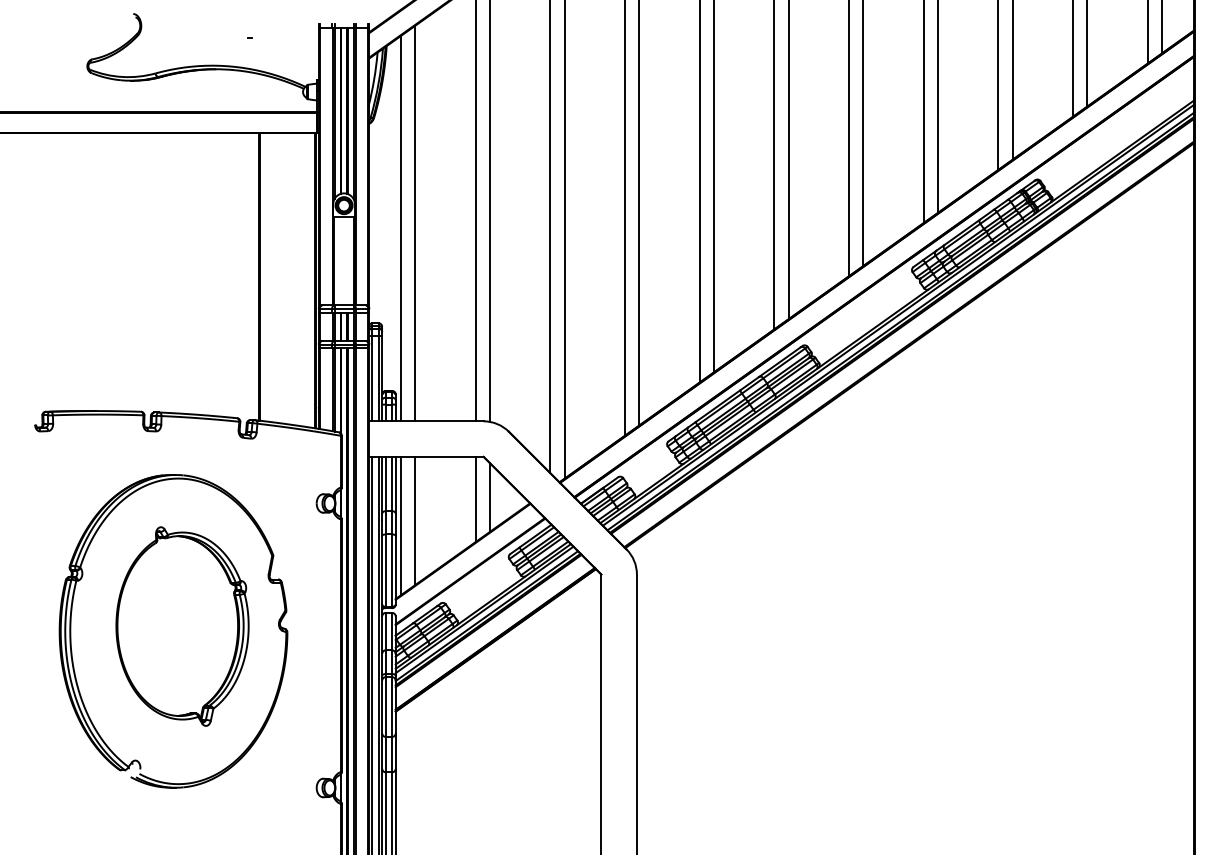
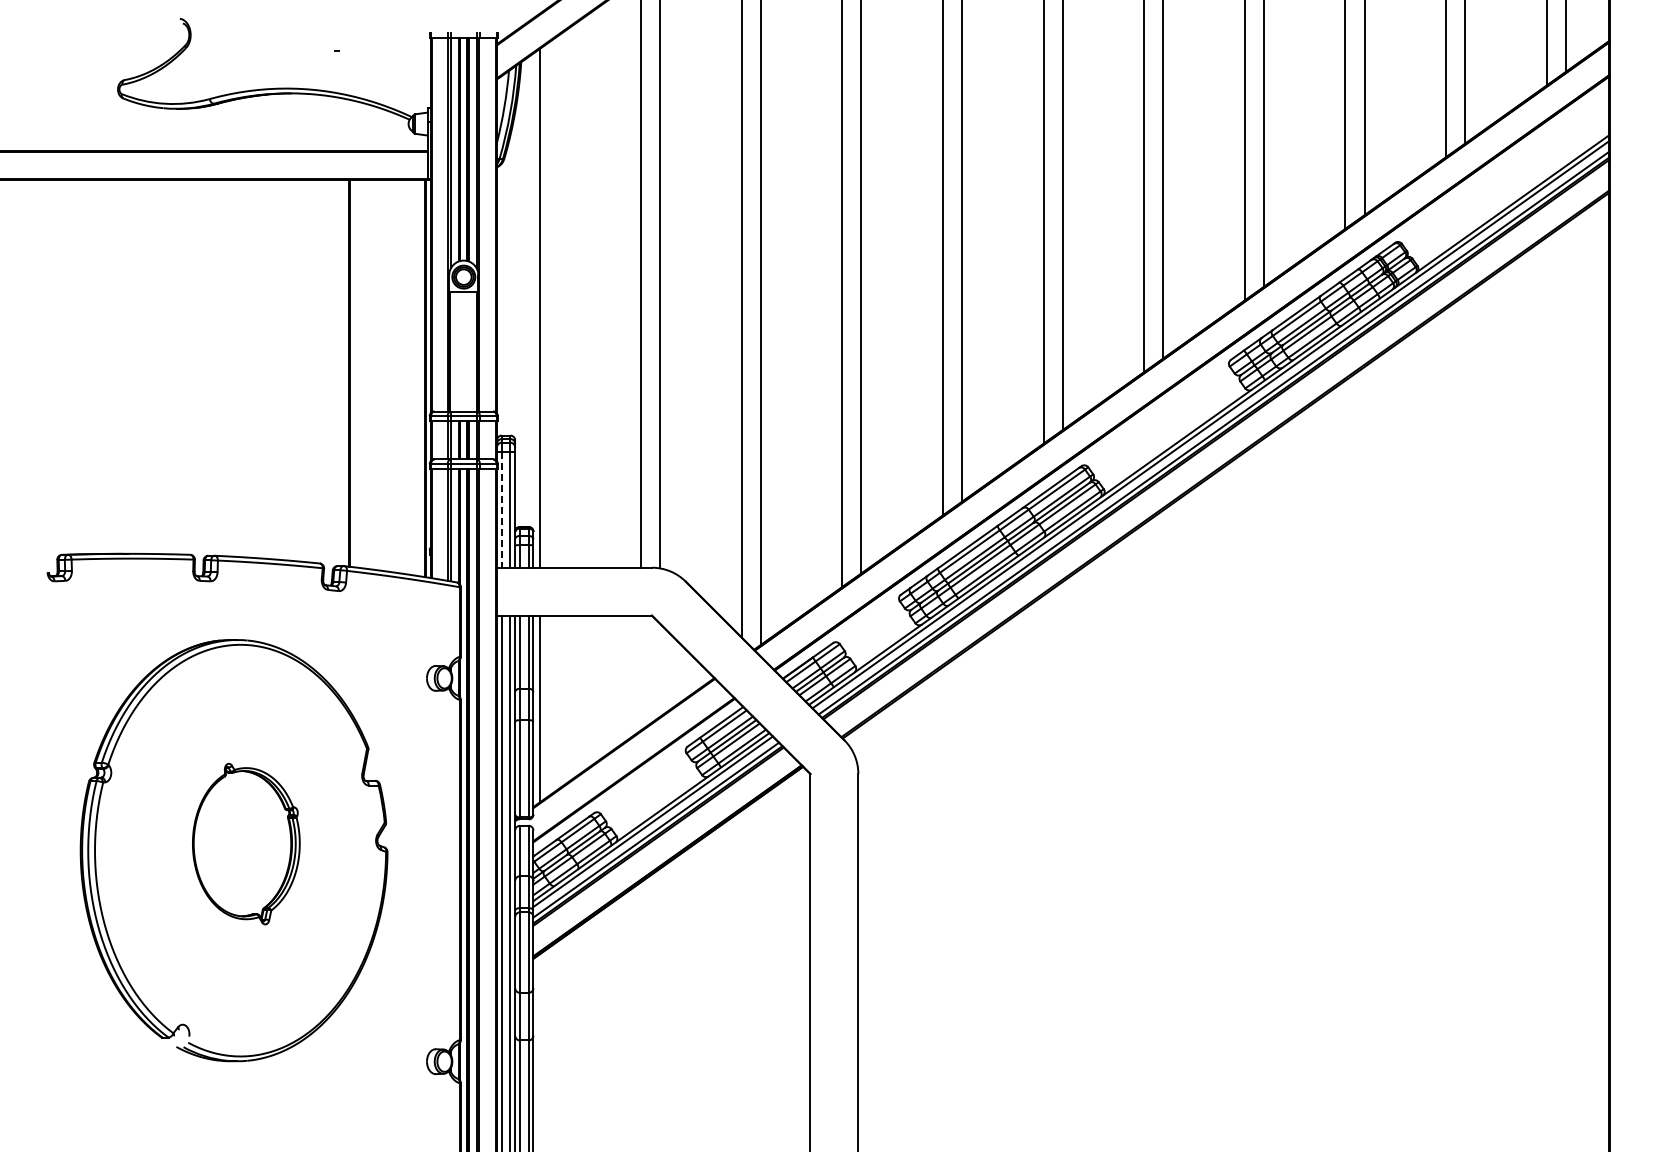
line: (415, 222) -> (559, 300), removed
line: (372, 378) -> (501, 510), solid -> dashed
line: (490, 496) -> (660, 669), removed
line: (475, 499) -> (641, 672), removed
line: (415, 520) -> (559, 701), removed
part: (182, 626) -> (246, 843), size x0.6

